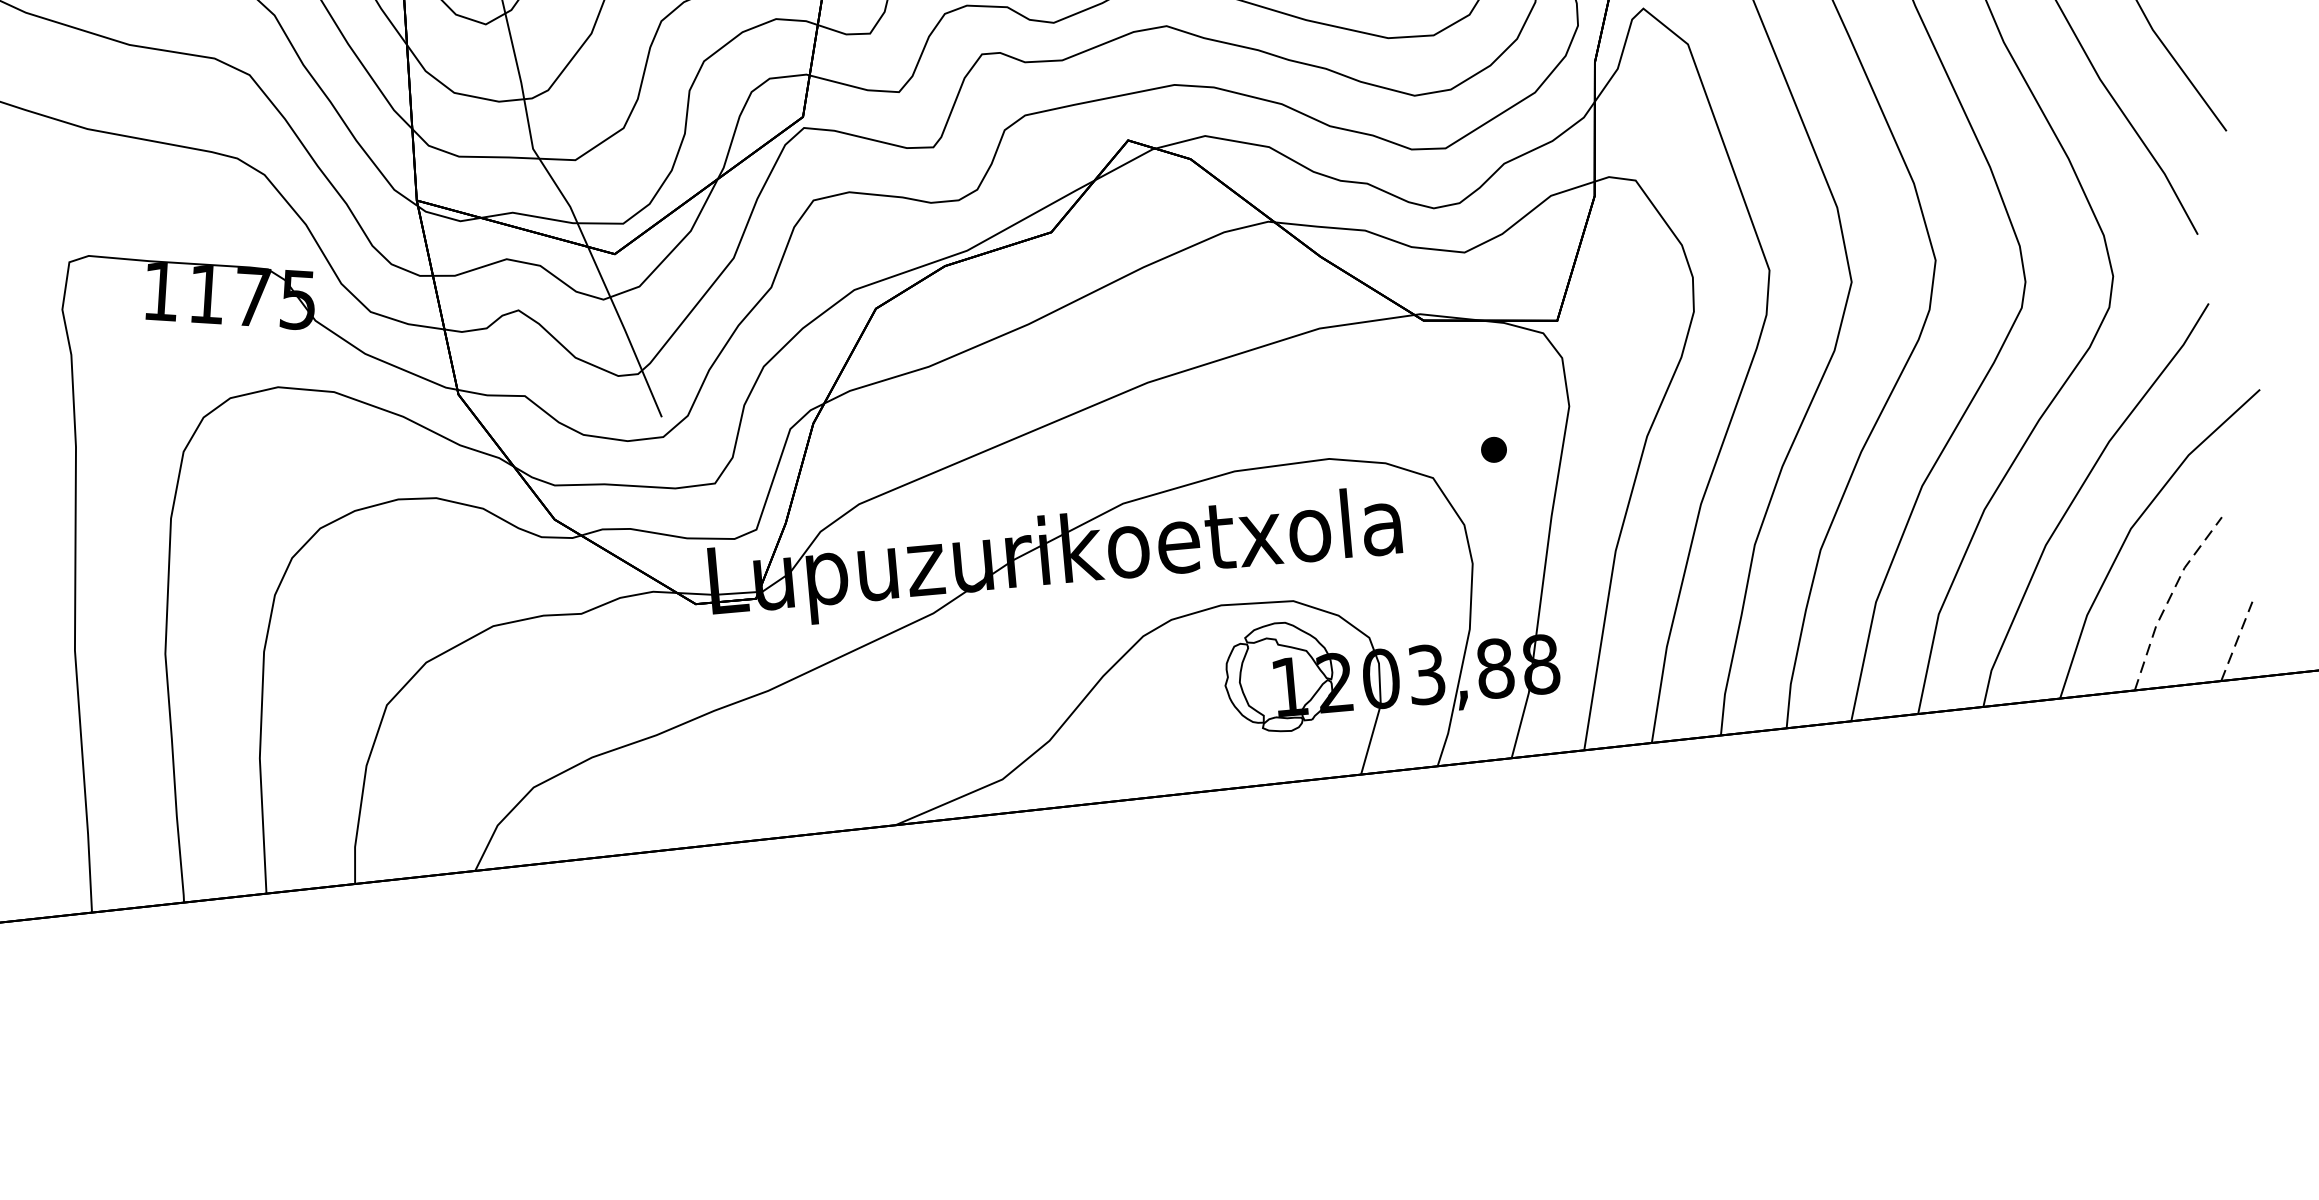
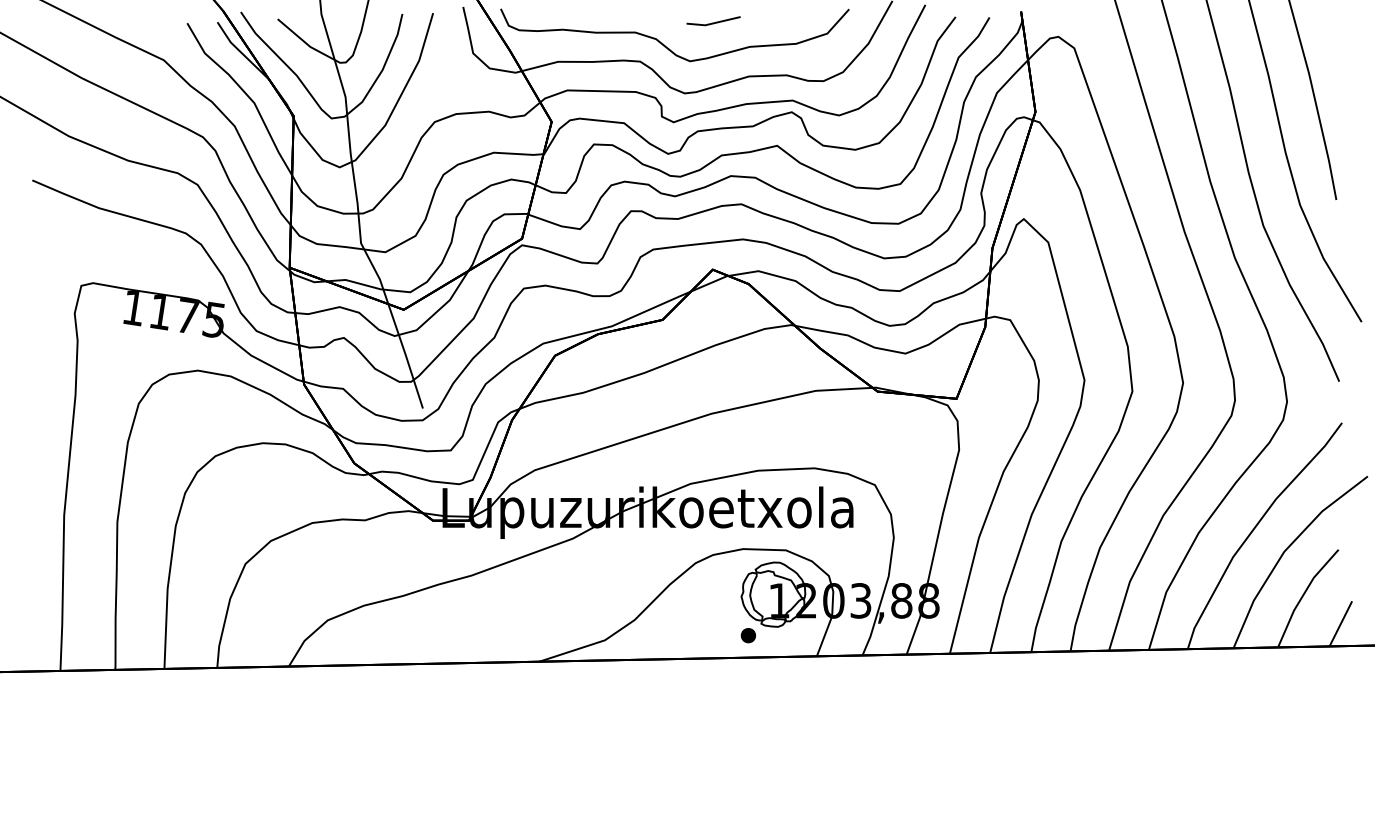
part: (1492, 449) -> (747, 635), moved
line: (2169, 599) -> (1303, 595), dashed -> solid
line: (2237, 640) -> (1341, 623), dashed -> solid

